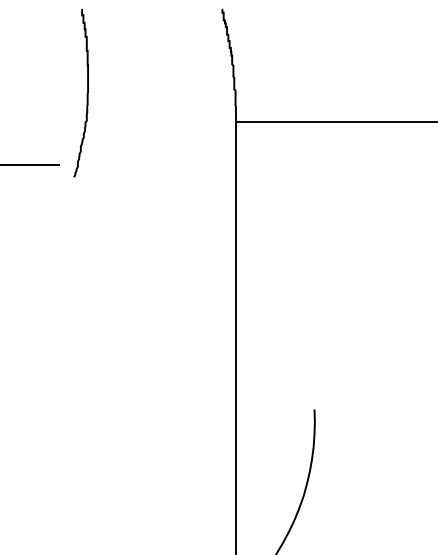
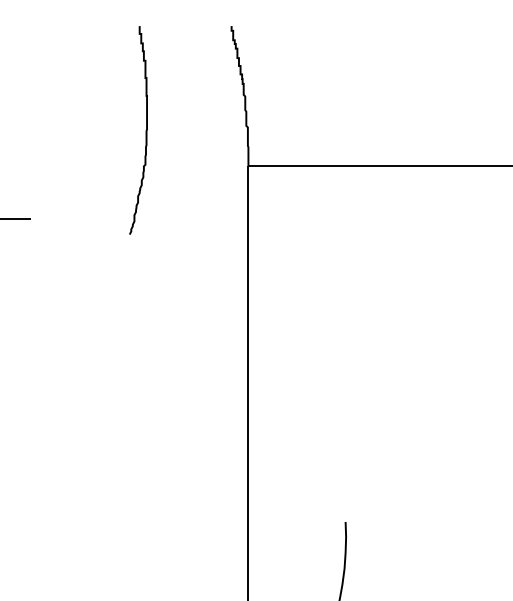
curve: (86, 93) -> (145, 130), moved

